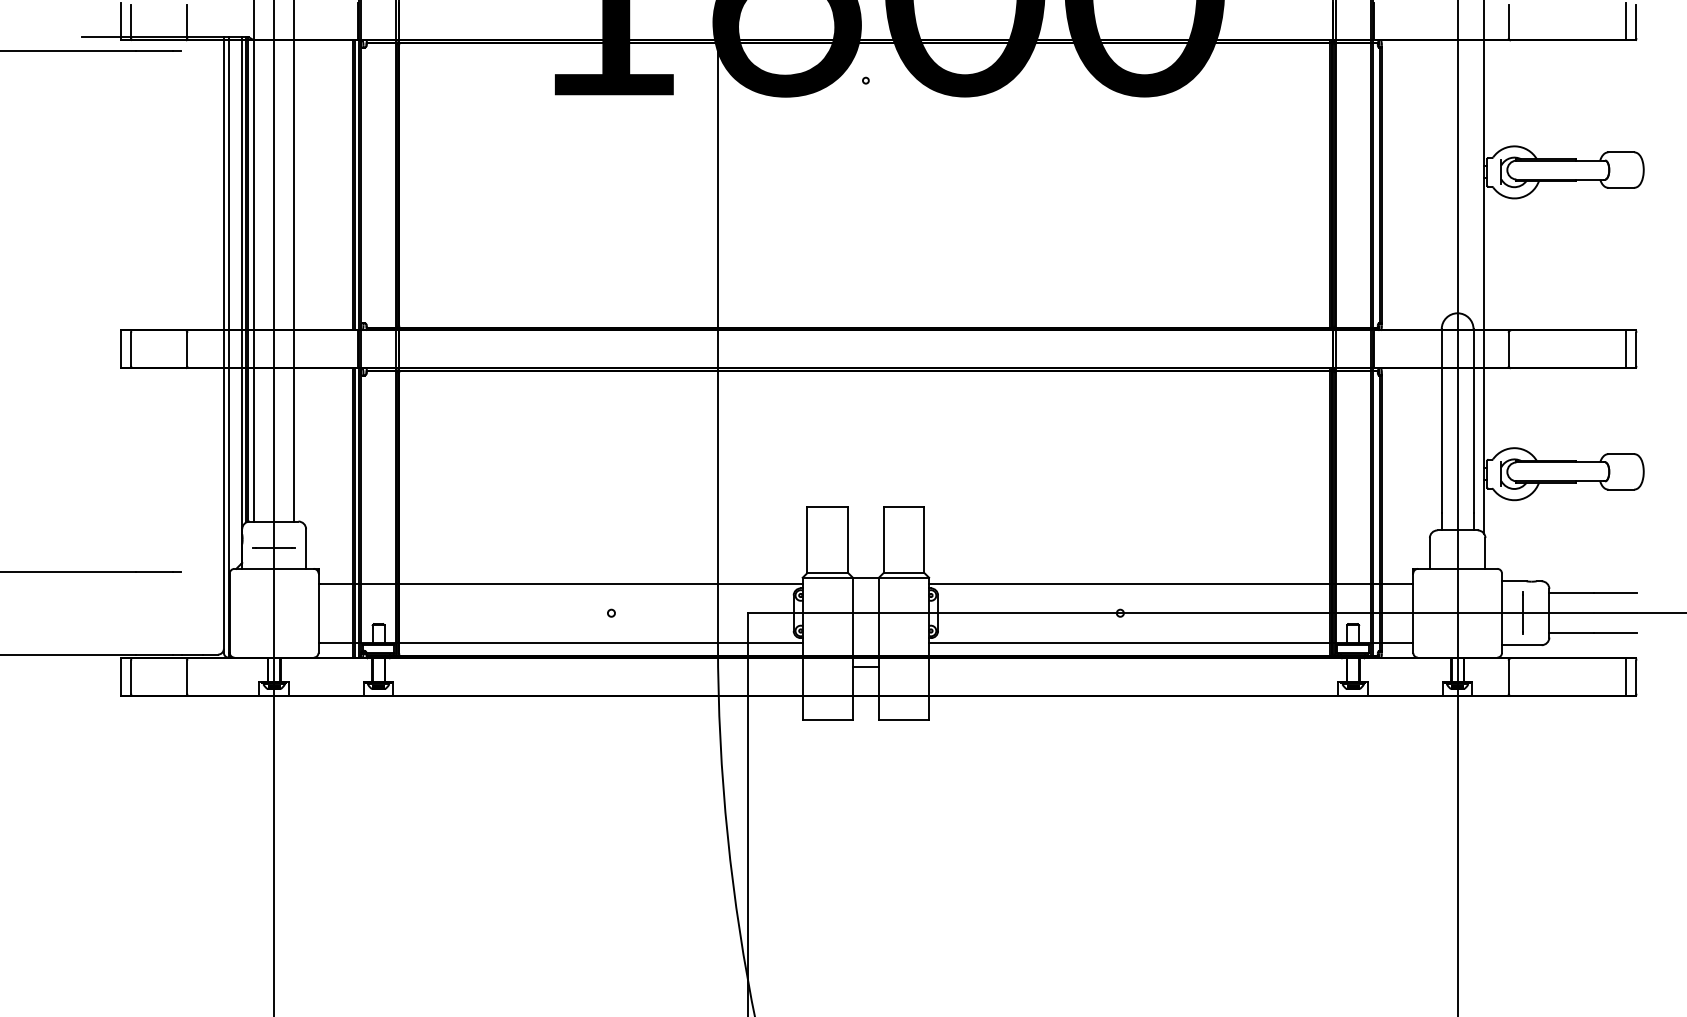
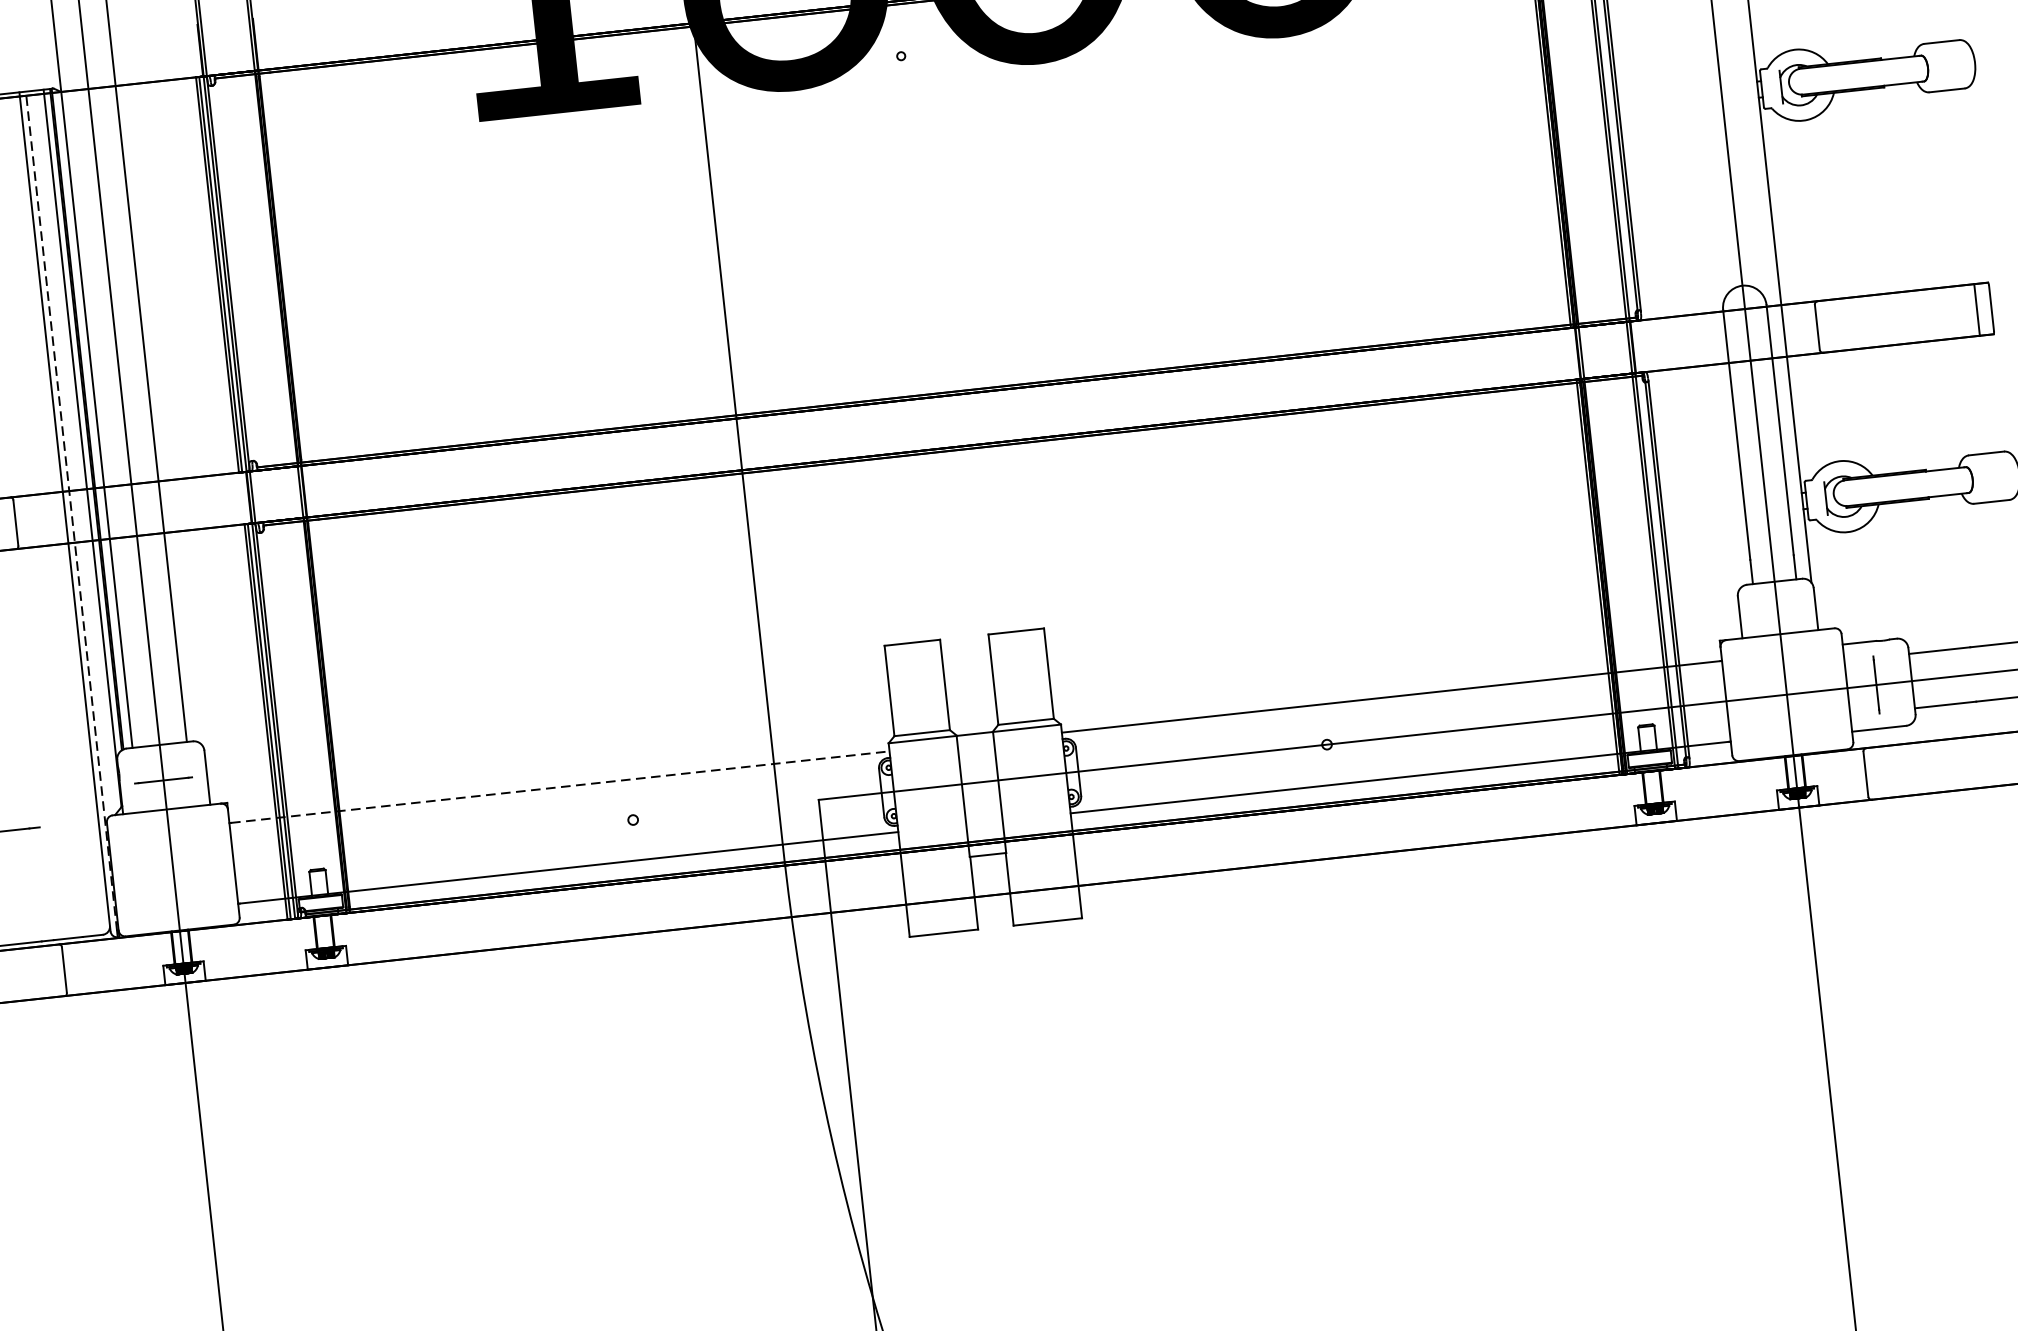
line: (228, 345) -> (71, 511), solid -> dashed
line: (561, 583) -> (560, 786), solid -> dashed

